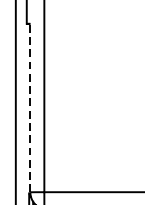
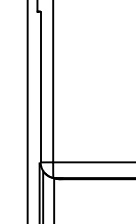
line: (30, 107) -> (40, 86), dashed -> solid

